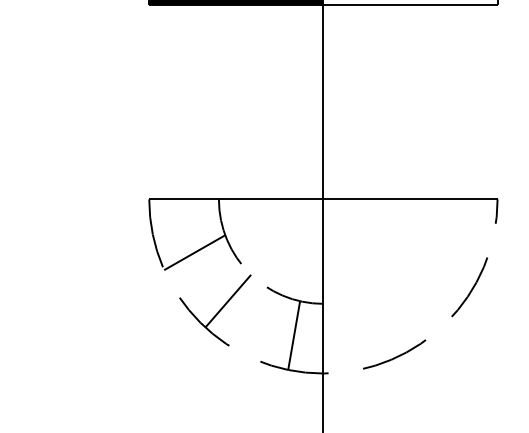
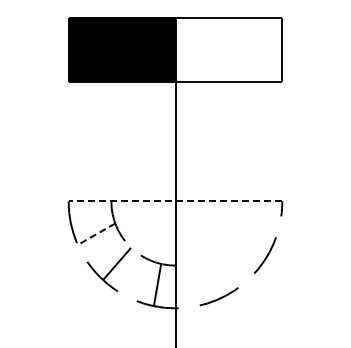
line: (323, 199) -> (175, 201), solid -> dashed
line: (194, 253) -> (96, 234), solid -> dashed

